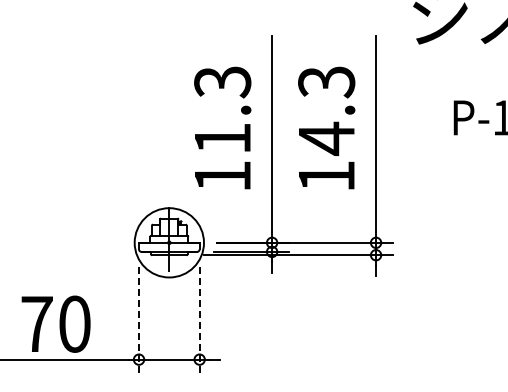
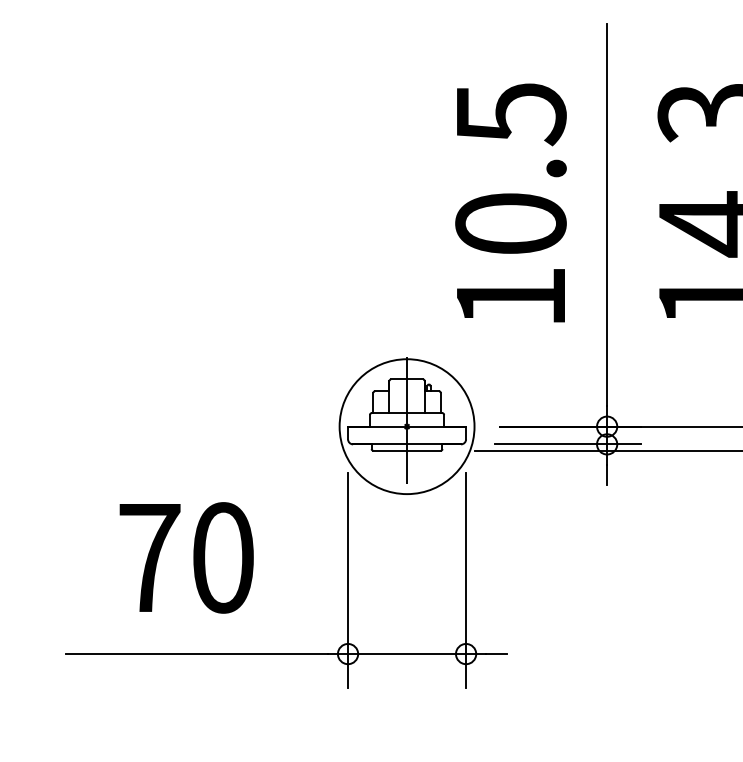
text: (222, 109) -> (510, 167), 11.3 -> 10.5
line: (139, 322) -> (348, 581), dashed -> solid
line: (199, 322) -> (465, 581), dashed -> solid
text: (55, 323) -> (185, 556), moved

